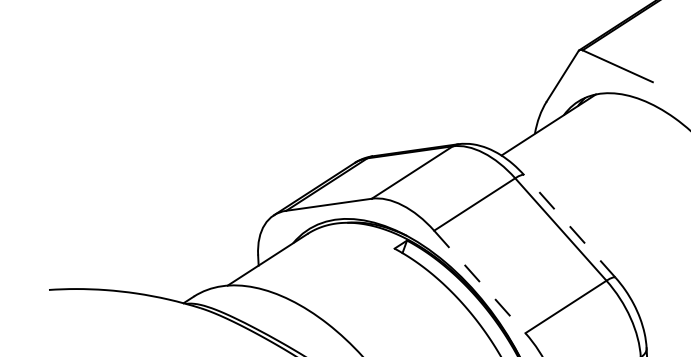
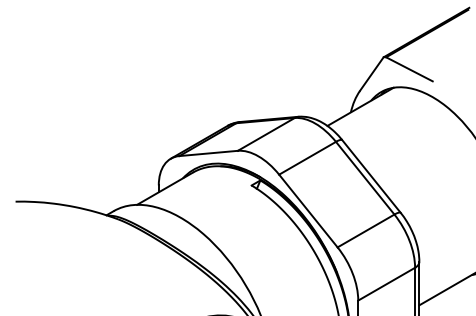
line: (569, 226) -> (371, 176), dashed -> solid
line: (480, 282) -> (308, 211), dashed -> solid

